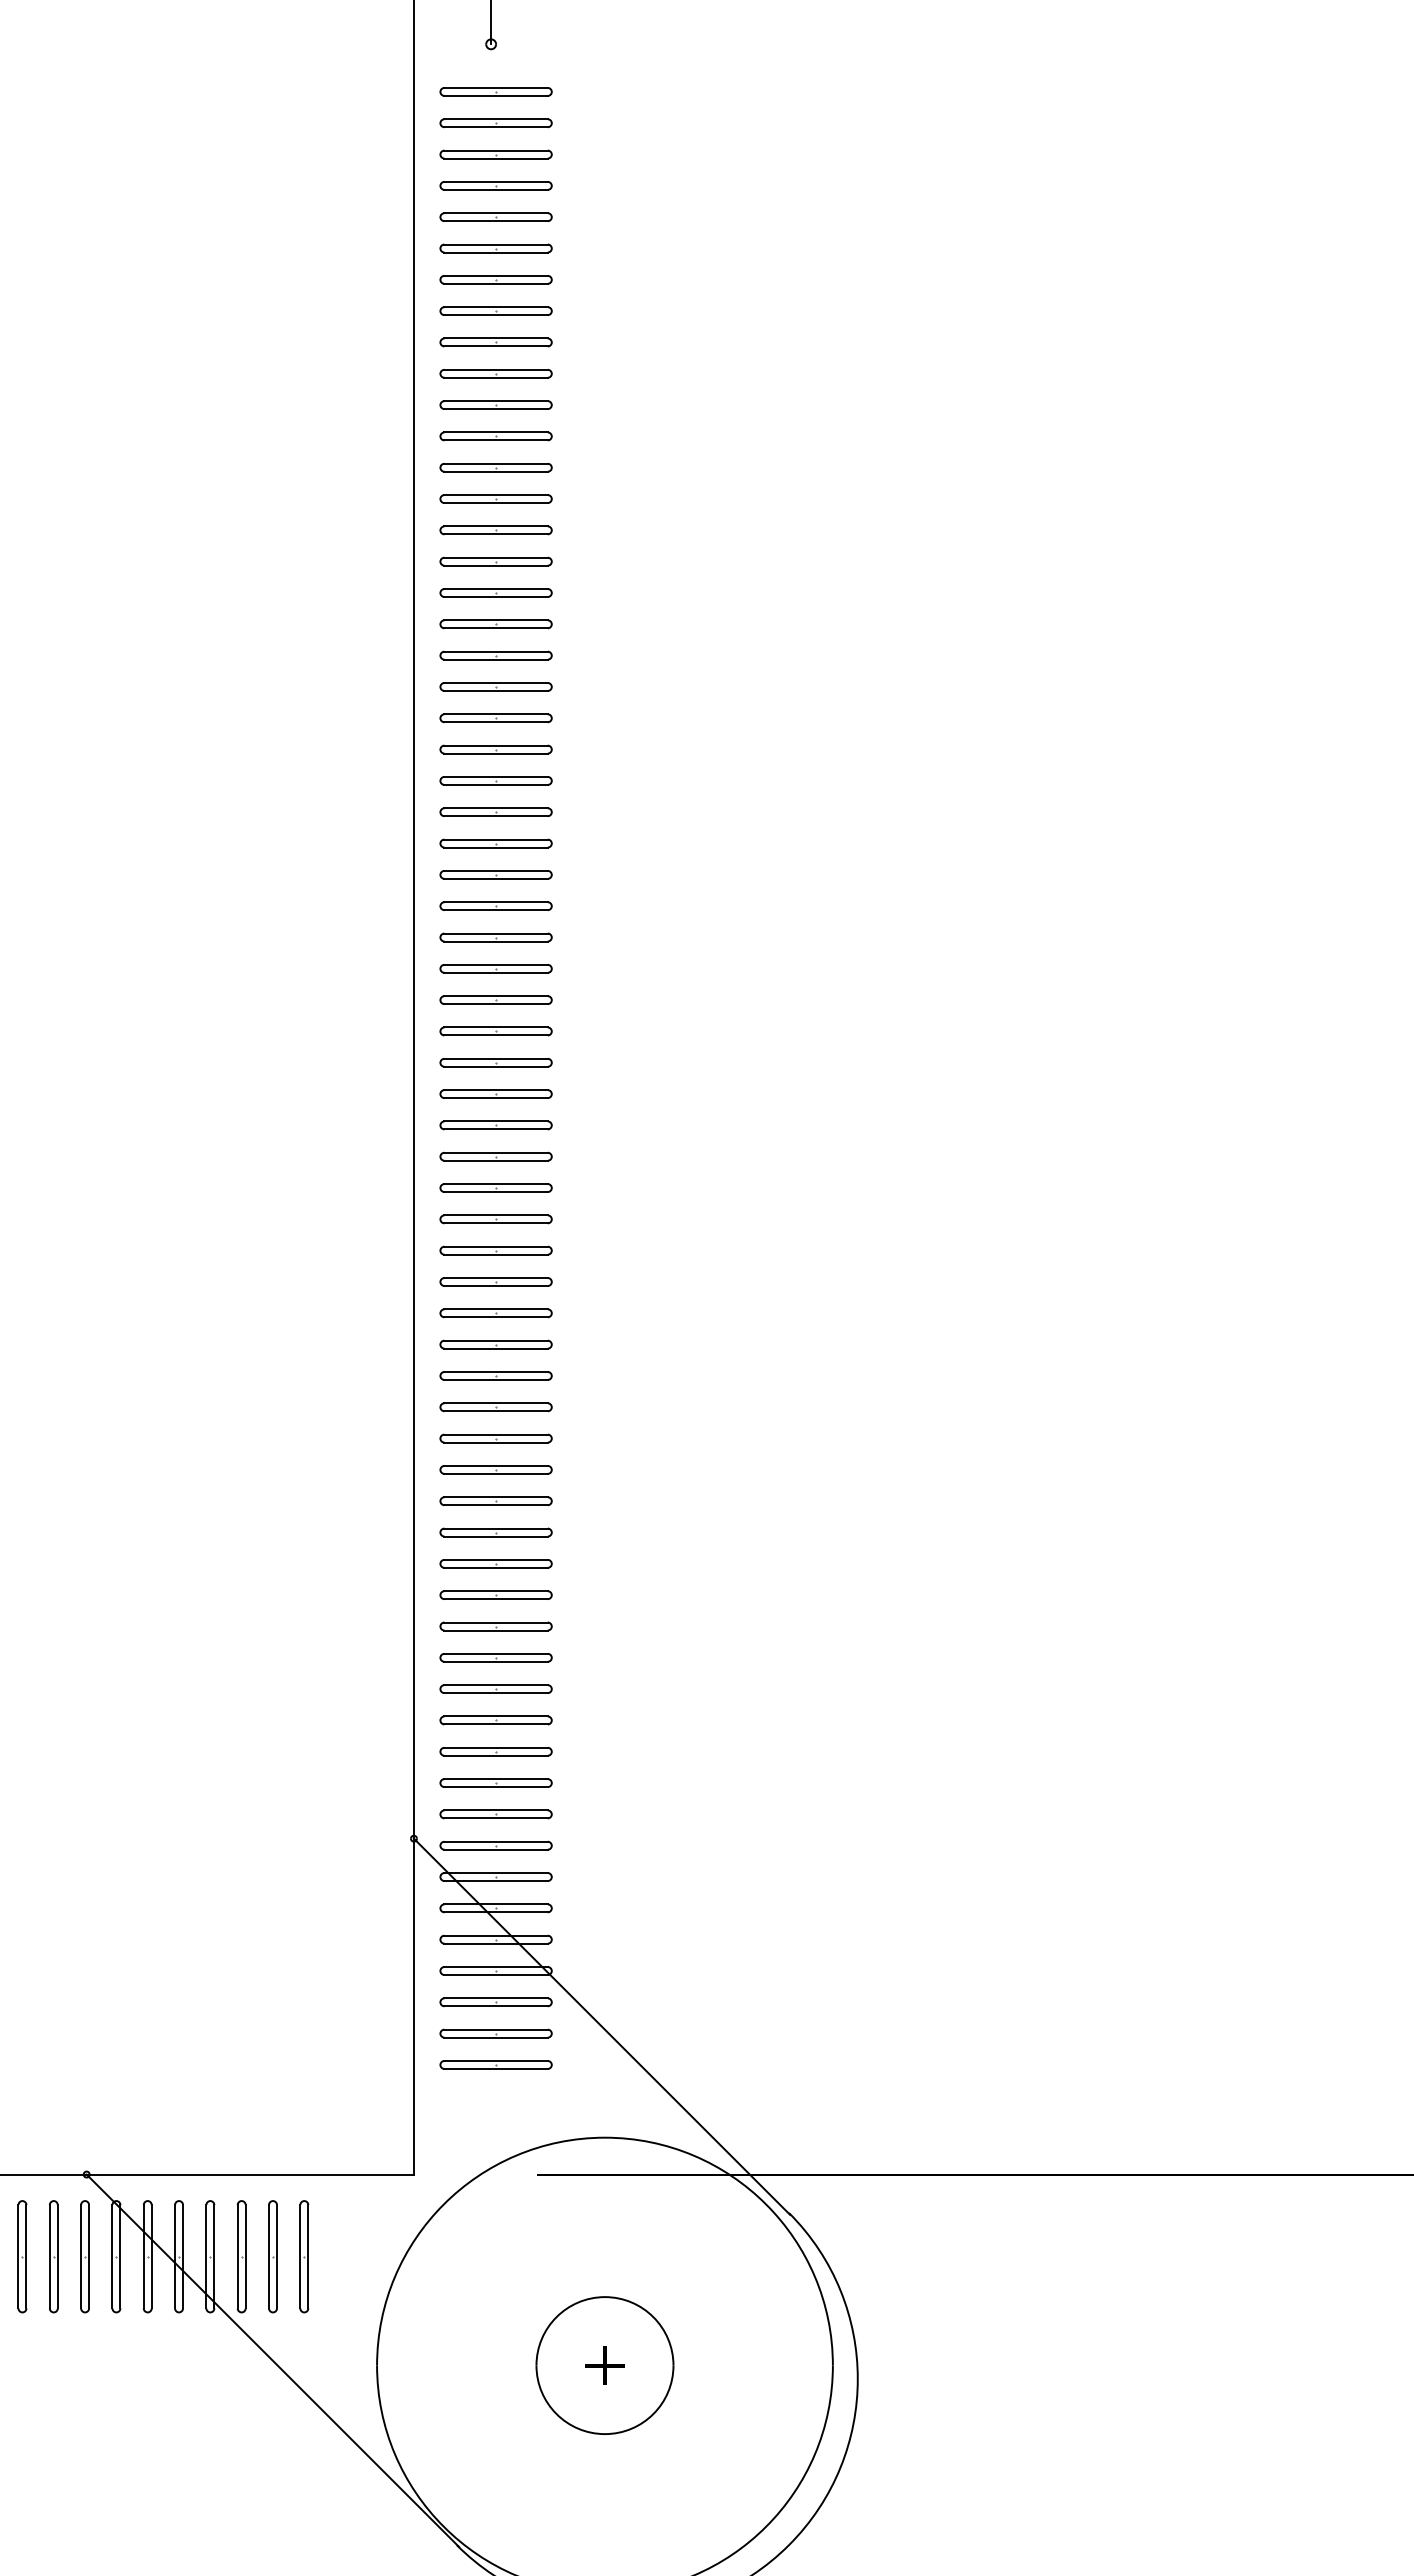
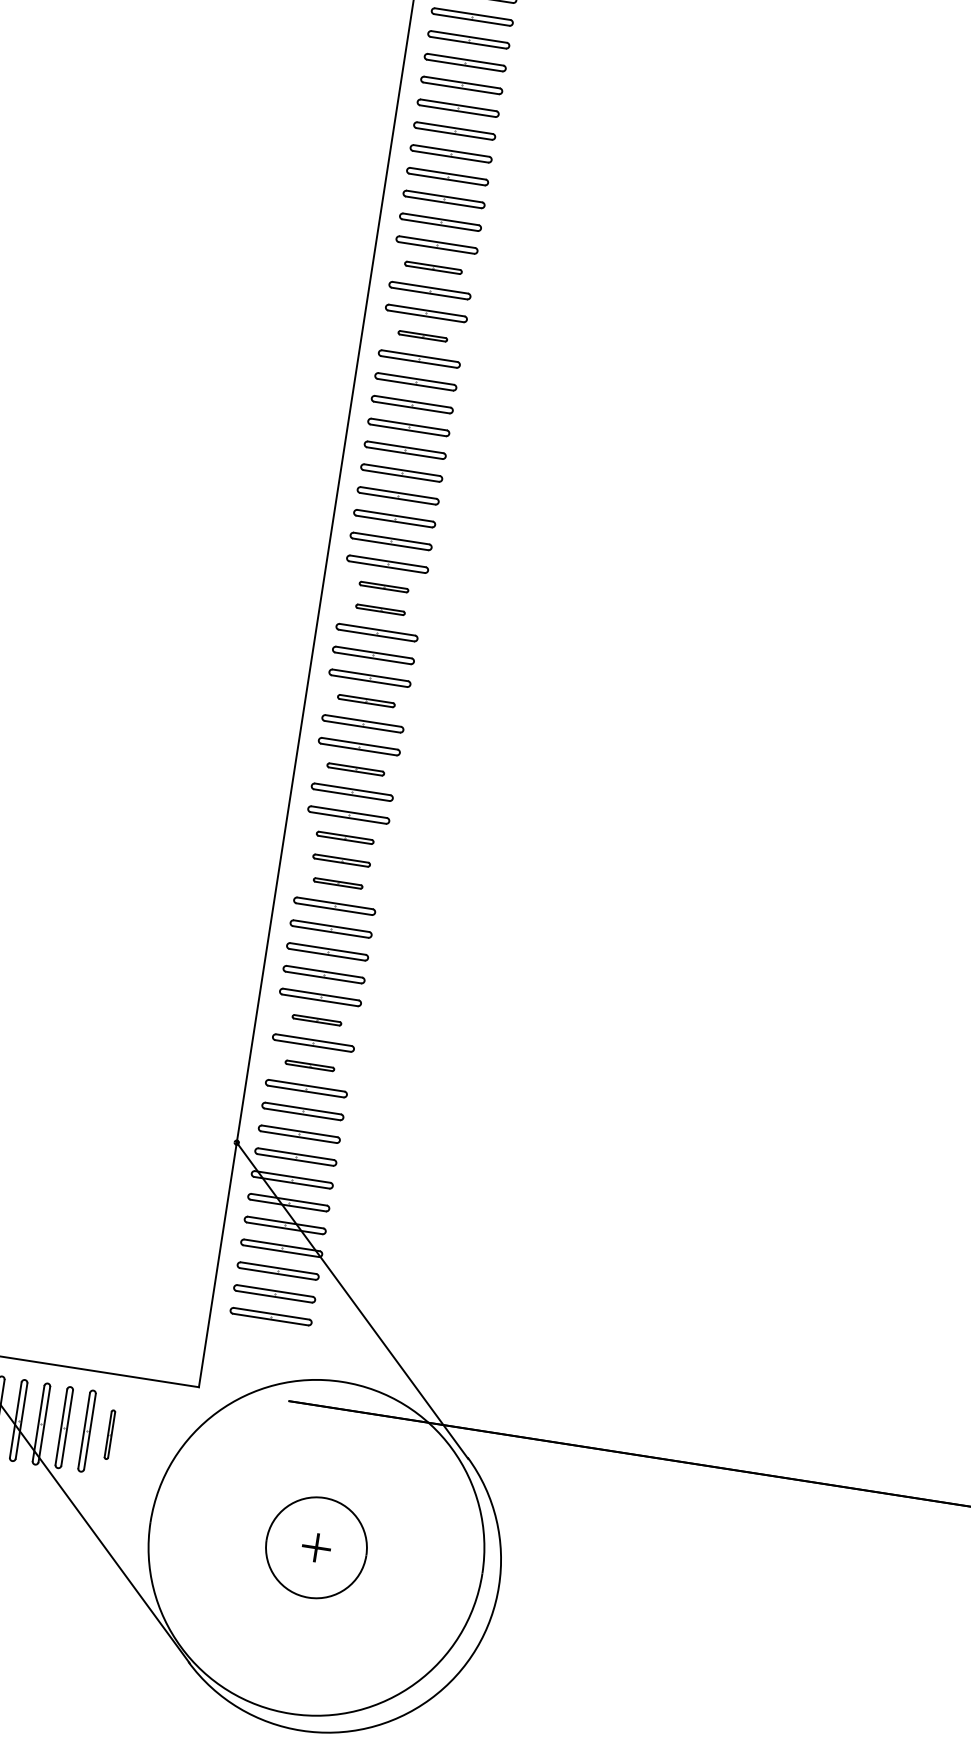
part: (495, 624) -> (433, 267), size x0.7
part: (495, 718) -> (422, 336), size x0.6
part: (495, 1062) -> (383, 586), size x0.6
part: (495, 1093) -> (380, 609), size x0.6
part: (495, 1219) -> (365, 701), size x0.7
part: (495, 1313) -> (355, 769), size x0.7
part: (495, 1407) -> (344, 837), size x0.7
part: (495, 1438) -> (341, 860), size x0.7
part: (495, 1469) -> (337, 883), size x0.6
part: (495, 1657) -> (316, 1019), size x0.6
part: (495, 1720) -> (309, 1065), size x0.6
part: (304, 2256) -> (110, 1434), size x0.6

